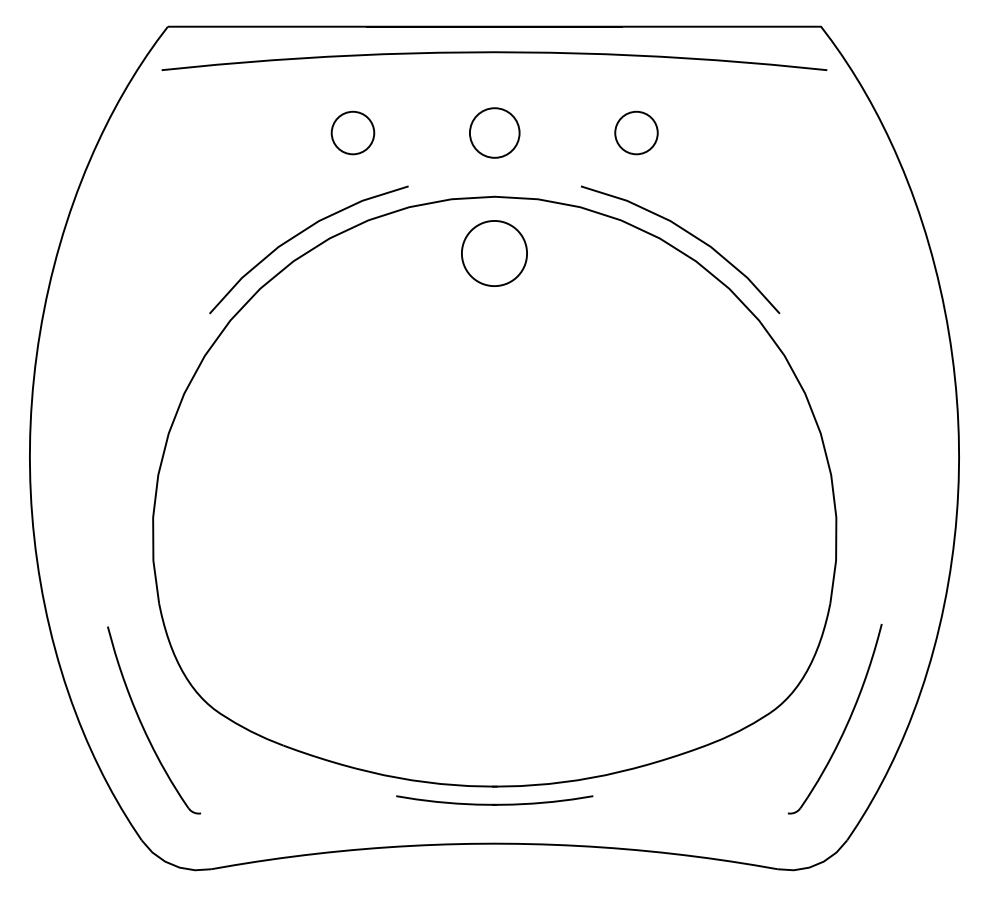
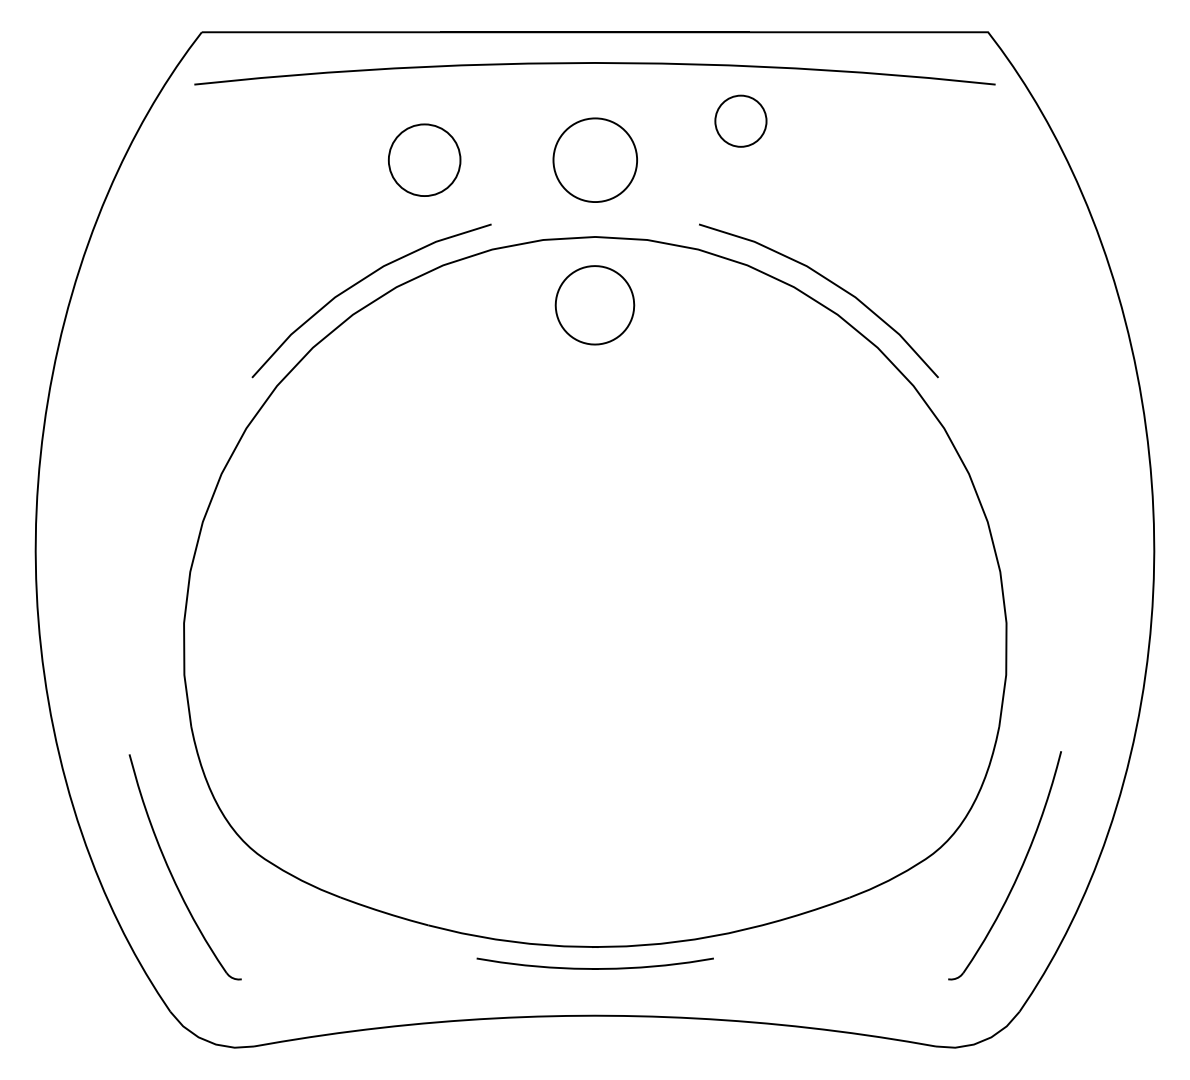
circle: (352, 132) -> (424, 159), size x1.4
circle: (636, 132) -> (740, 120), moved
circle: (494, 133) -> (595, 160), size x1.4

